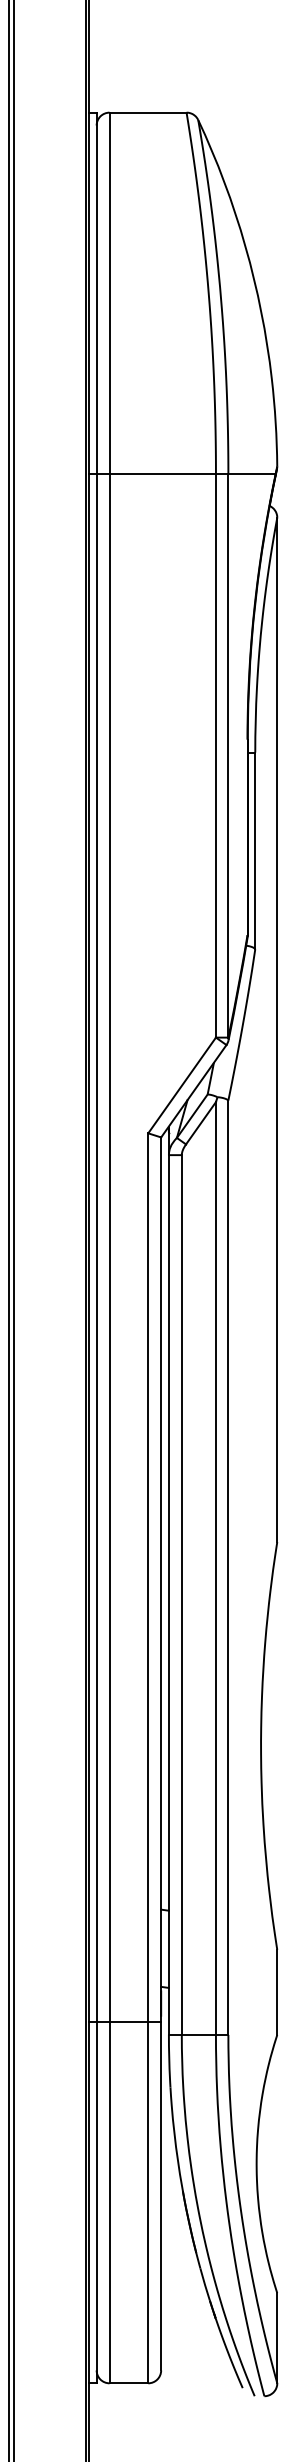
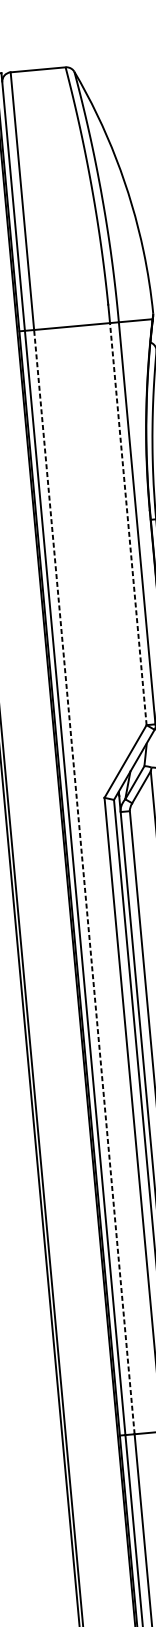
line: (215, 755) -> (127, 523), solid -> dashed
line: (109, 1247) -> (84, 881), solid -> dashed

